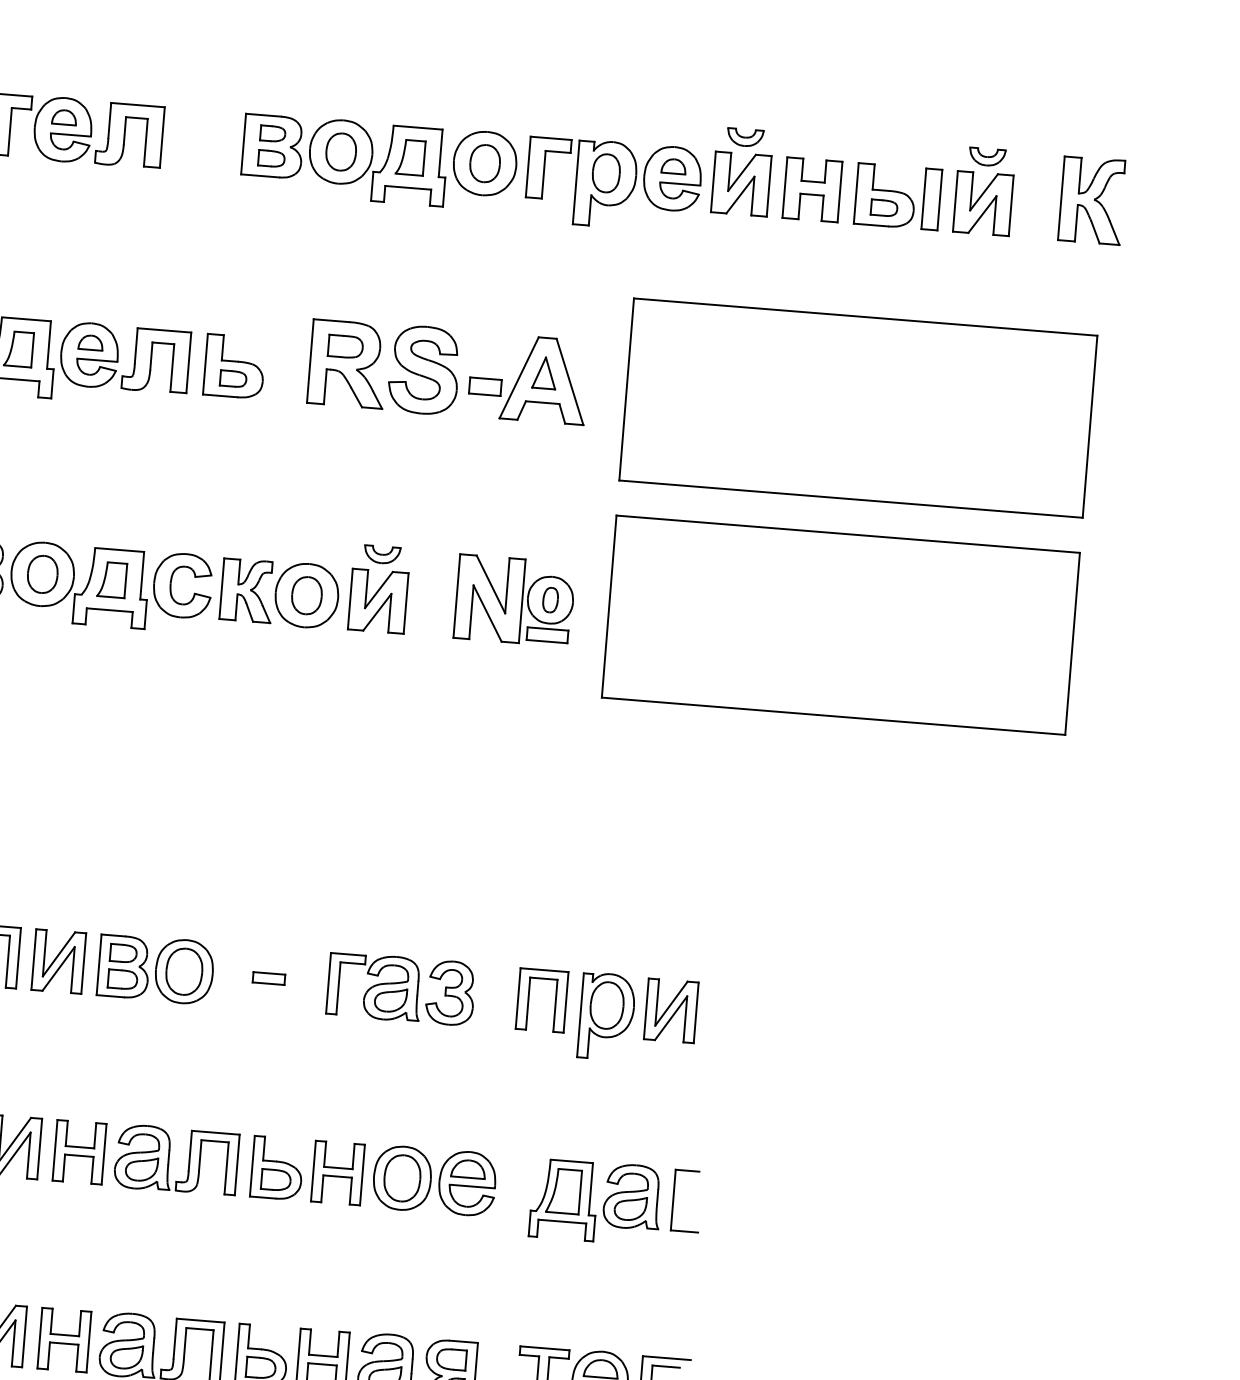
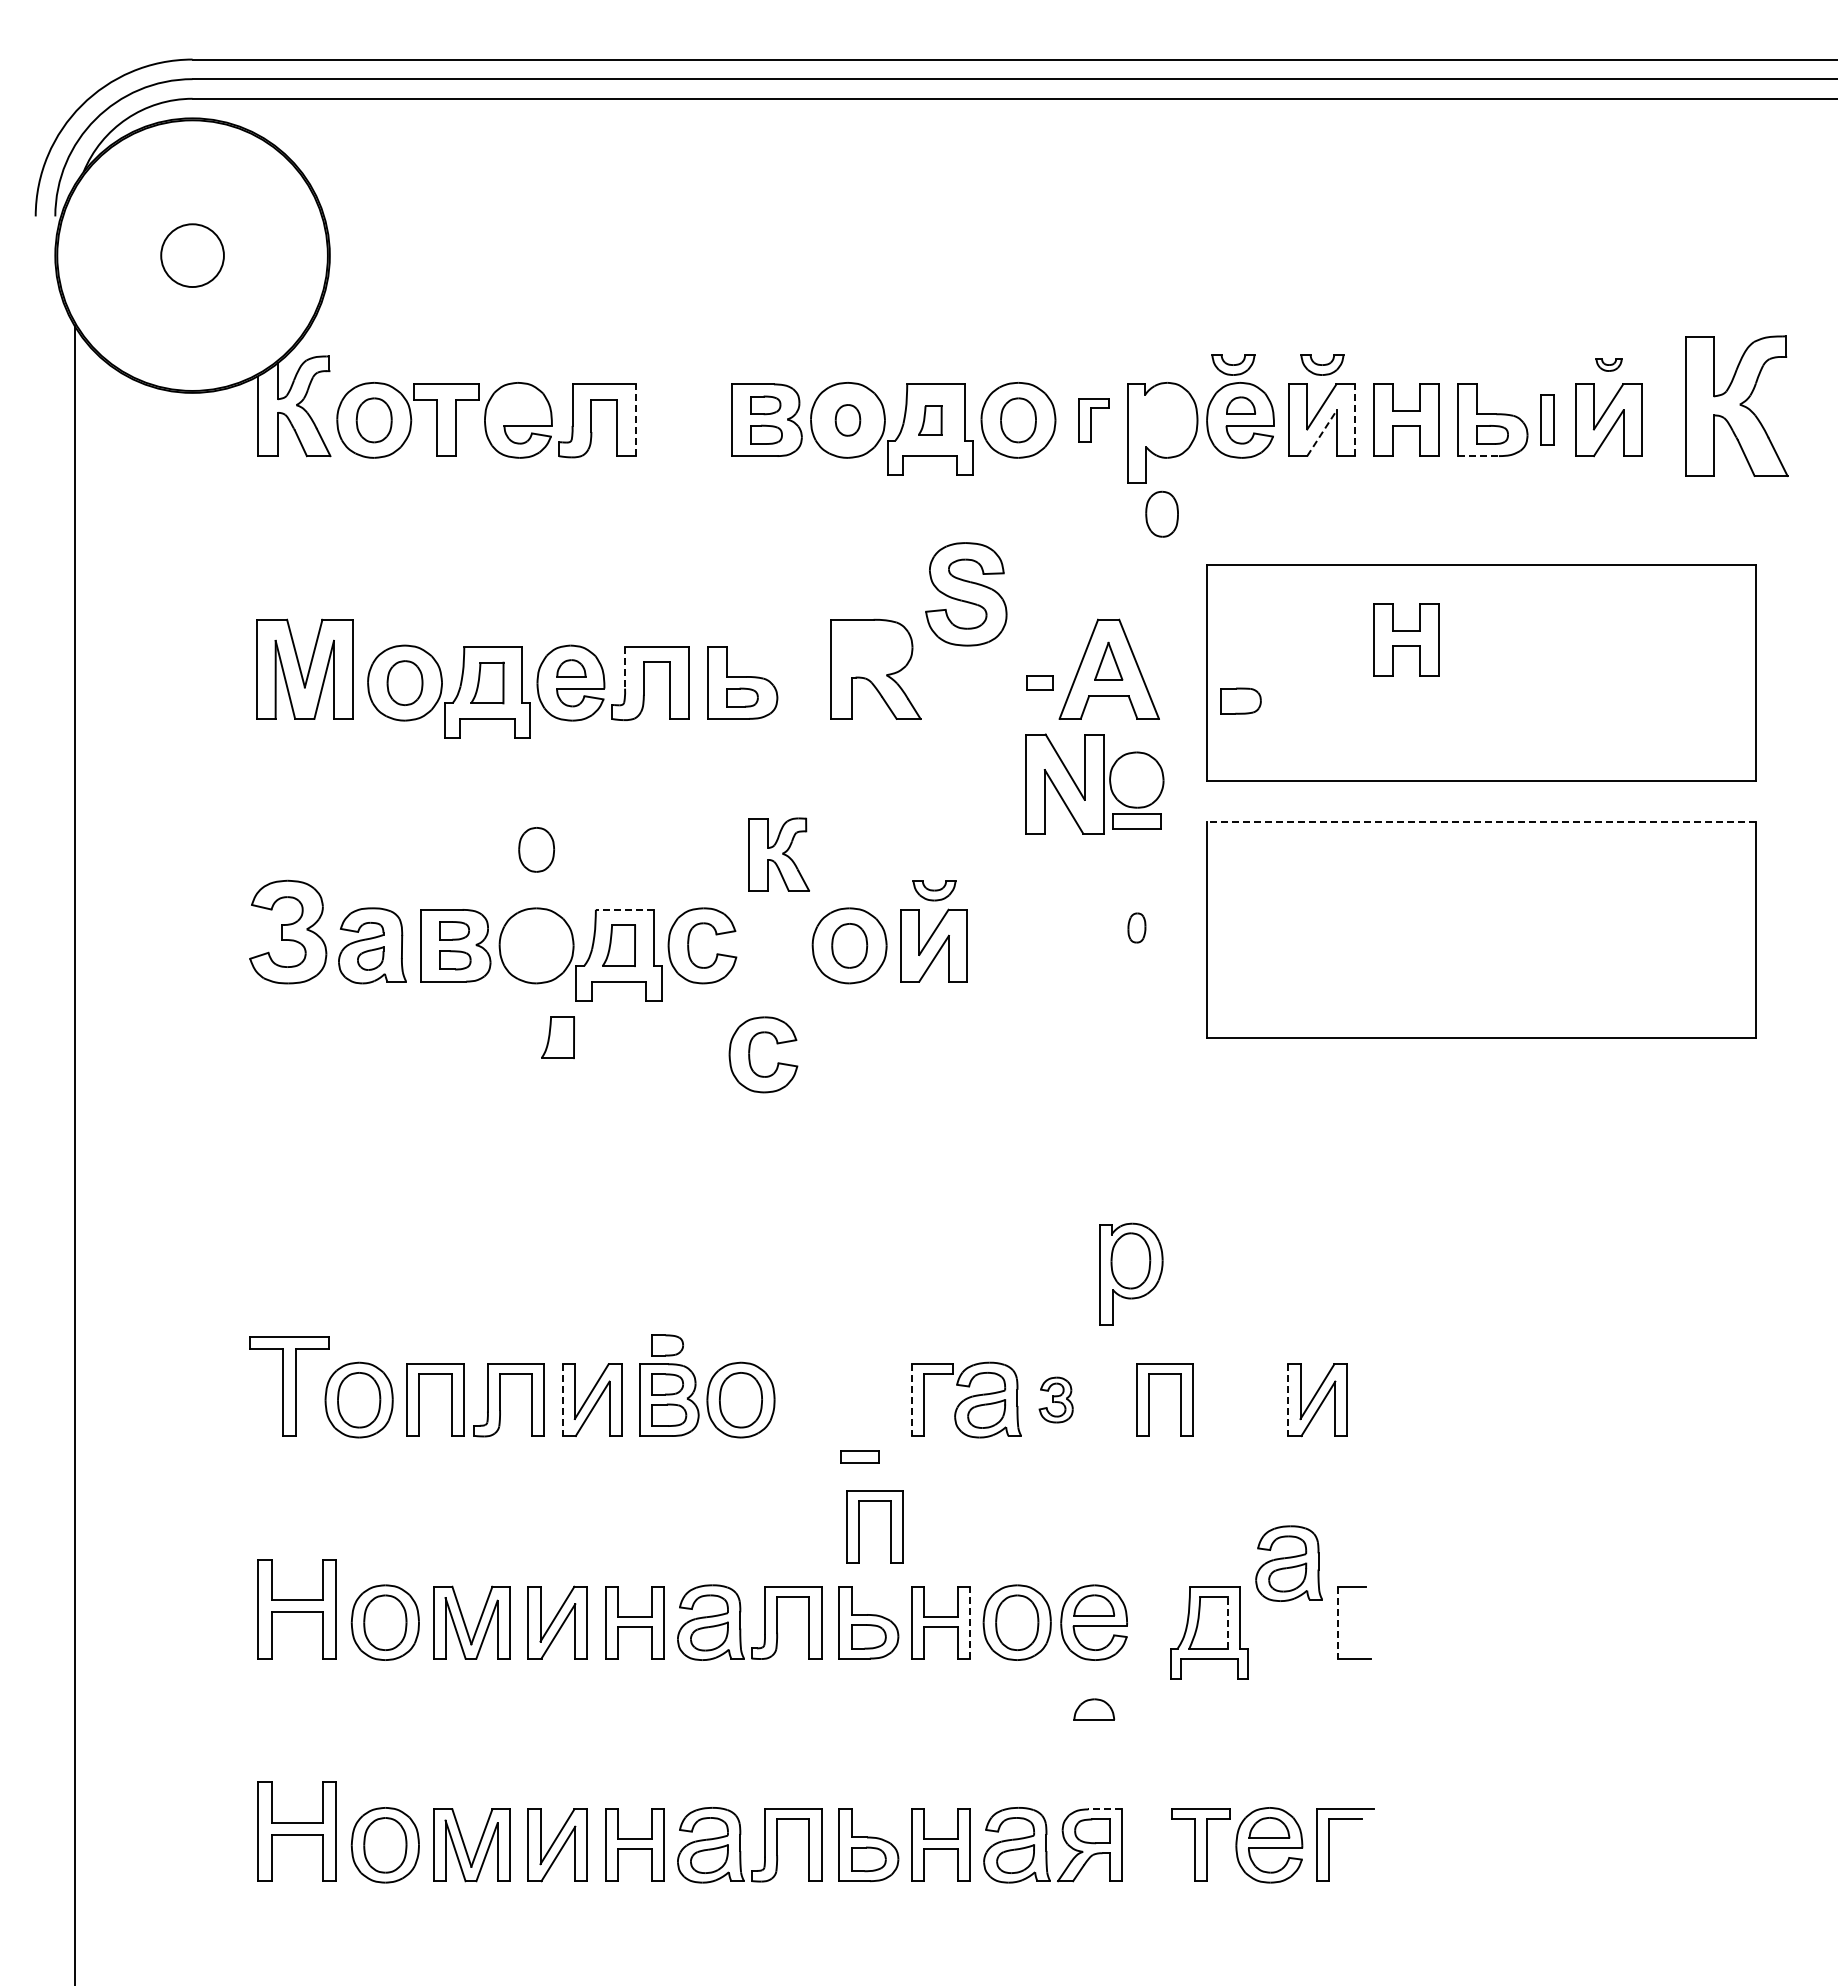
part: (64, 117) -> (518, 405), removed
part: (670, 131) -> (1233, 364), added
line: (162, 137) -> (636, 420), solid -> dashed
part: (340, 152) -> (847, 420), size x0.7
part: (986, 156) -> (1608, 364), size x0.6
part: (410, 157) -> (930, 420), size x0.7
part: (548, 168) -> (1093, 419), size x0.6
part: (605, 172) -> (1161, 513), moved
line: (769, 186) -> (1355, 420), solid -> dashed
line: (740, 194) -> (1322, 432), solid -> dashed
part: (931, 198) -> (1547, 419), size x0.7
part: (1092, 200) -> (1736, 406), size x1.4
line: (871, 225) -> (1479, 456), solid -> dashed
line: (136, 345) -> (625, 667), solid -> dashed
part: (345, 346) -> (1240, 700), moved
part: (424, 370) -> (966, 594), moved
part: (797, 374) -> (1406, 639), added
part: (485, 386) -> (1039, 682), size x0.7
line: (848, 534) -> (1481, 822), solid -> dashed
line: (119, 549) -> (624, 909), solid -> dashed
part: (42, 574) -> (536, 849), moved
part: (246, 590) -> (778, 854), moved
part: (514, 600) -> (1094, 783), moved
part: (54, 653) -> (557, 1037), added
part: (215, 681) -> (750, 1055), added
part: (126, 920) -> (667, 1345), added
line: (33, 959) -> (562, 1400), solid -> dashed
part: (268, 977) -> (859, 1456), moved
line: (328, 983) -> (911, 1400), solid -> dashed
part: (449, 992) -> (1055, 1399), size x0.6
line: (646, 1009) -> (1288, 1400), solid -> dashed
part: (606, 1016) -> (1131, 1273), moved
part: (275, 1086) -> (859, 1526), added
line: (362, 1174) -> (969, 1622), solid -> dashed
line: (580, 1192) -> (1228, 1622), solid -> dashed
part: (632, 1196) -> (1288, 1563), moved
line: (673, 1199) -> (1338, 1622), solid -> dashed
part: (461, 1256) -> (1094, 1709), added
line: (464, 1341) -> (1105, 1809), solid -> dashed

